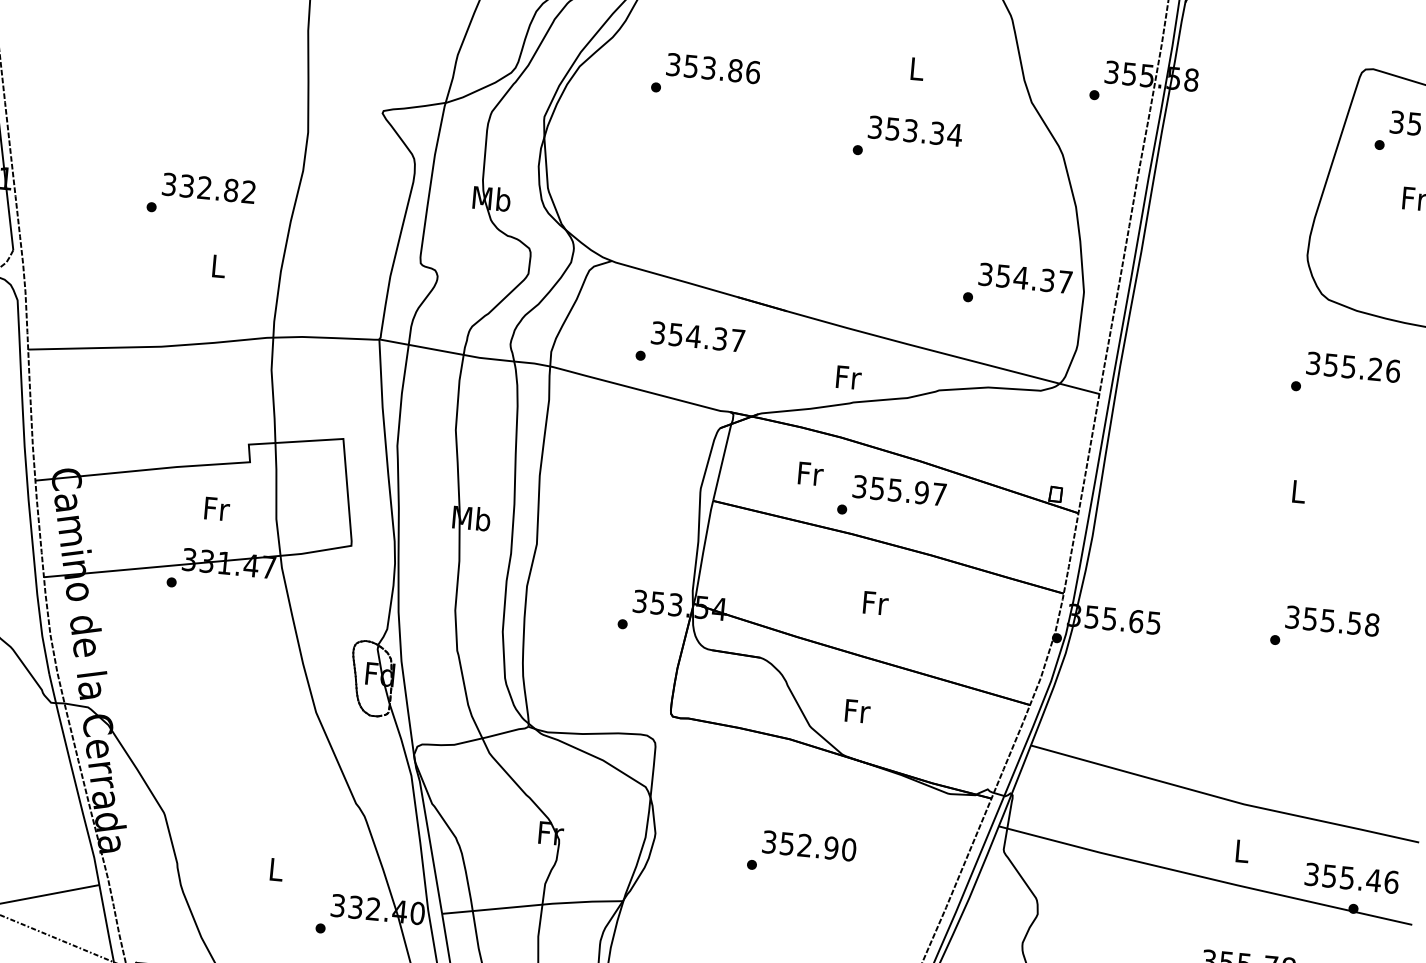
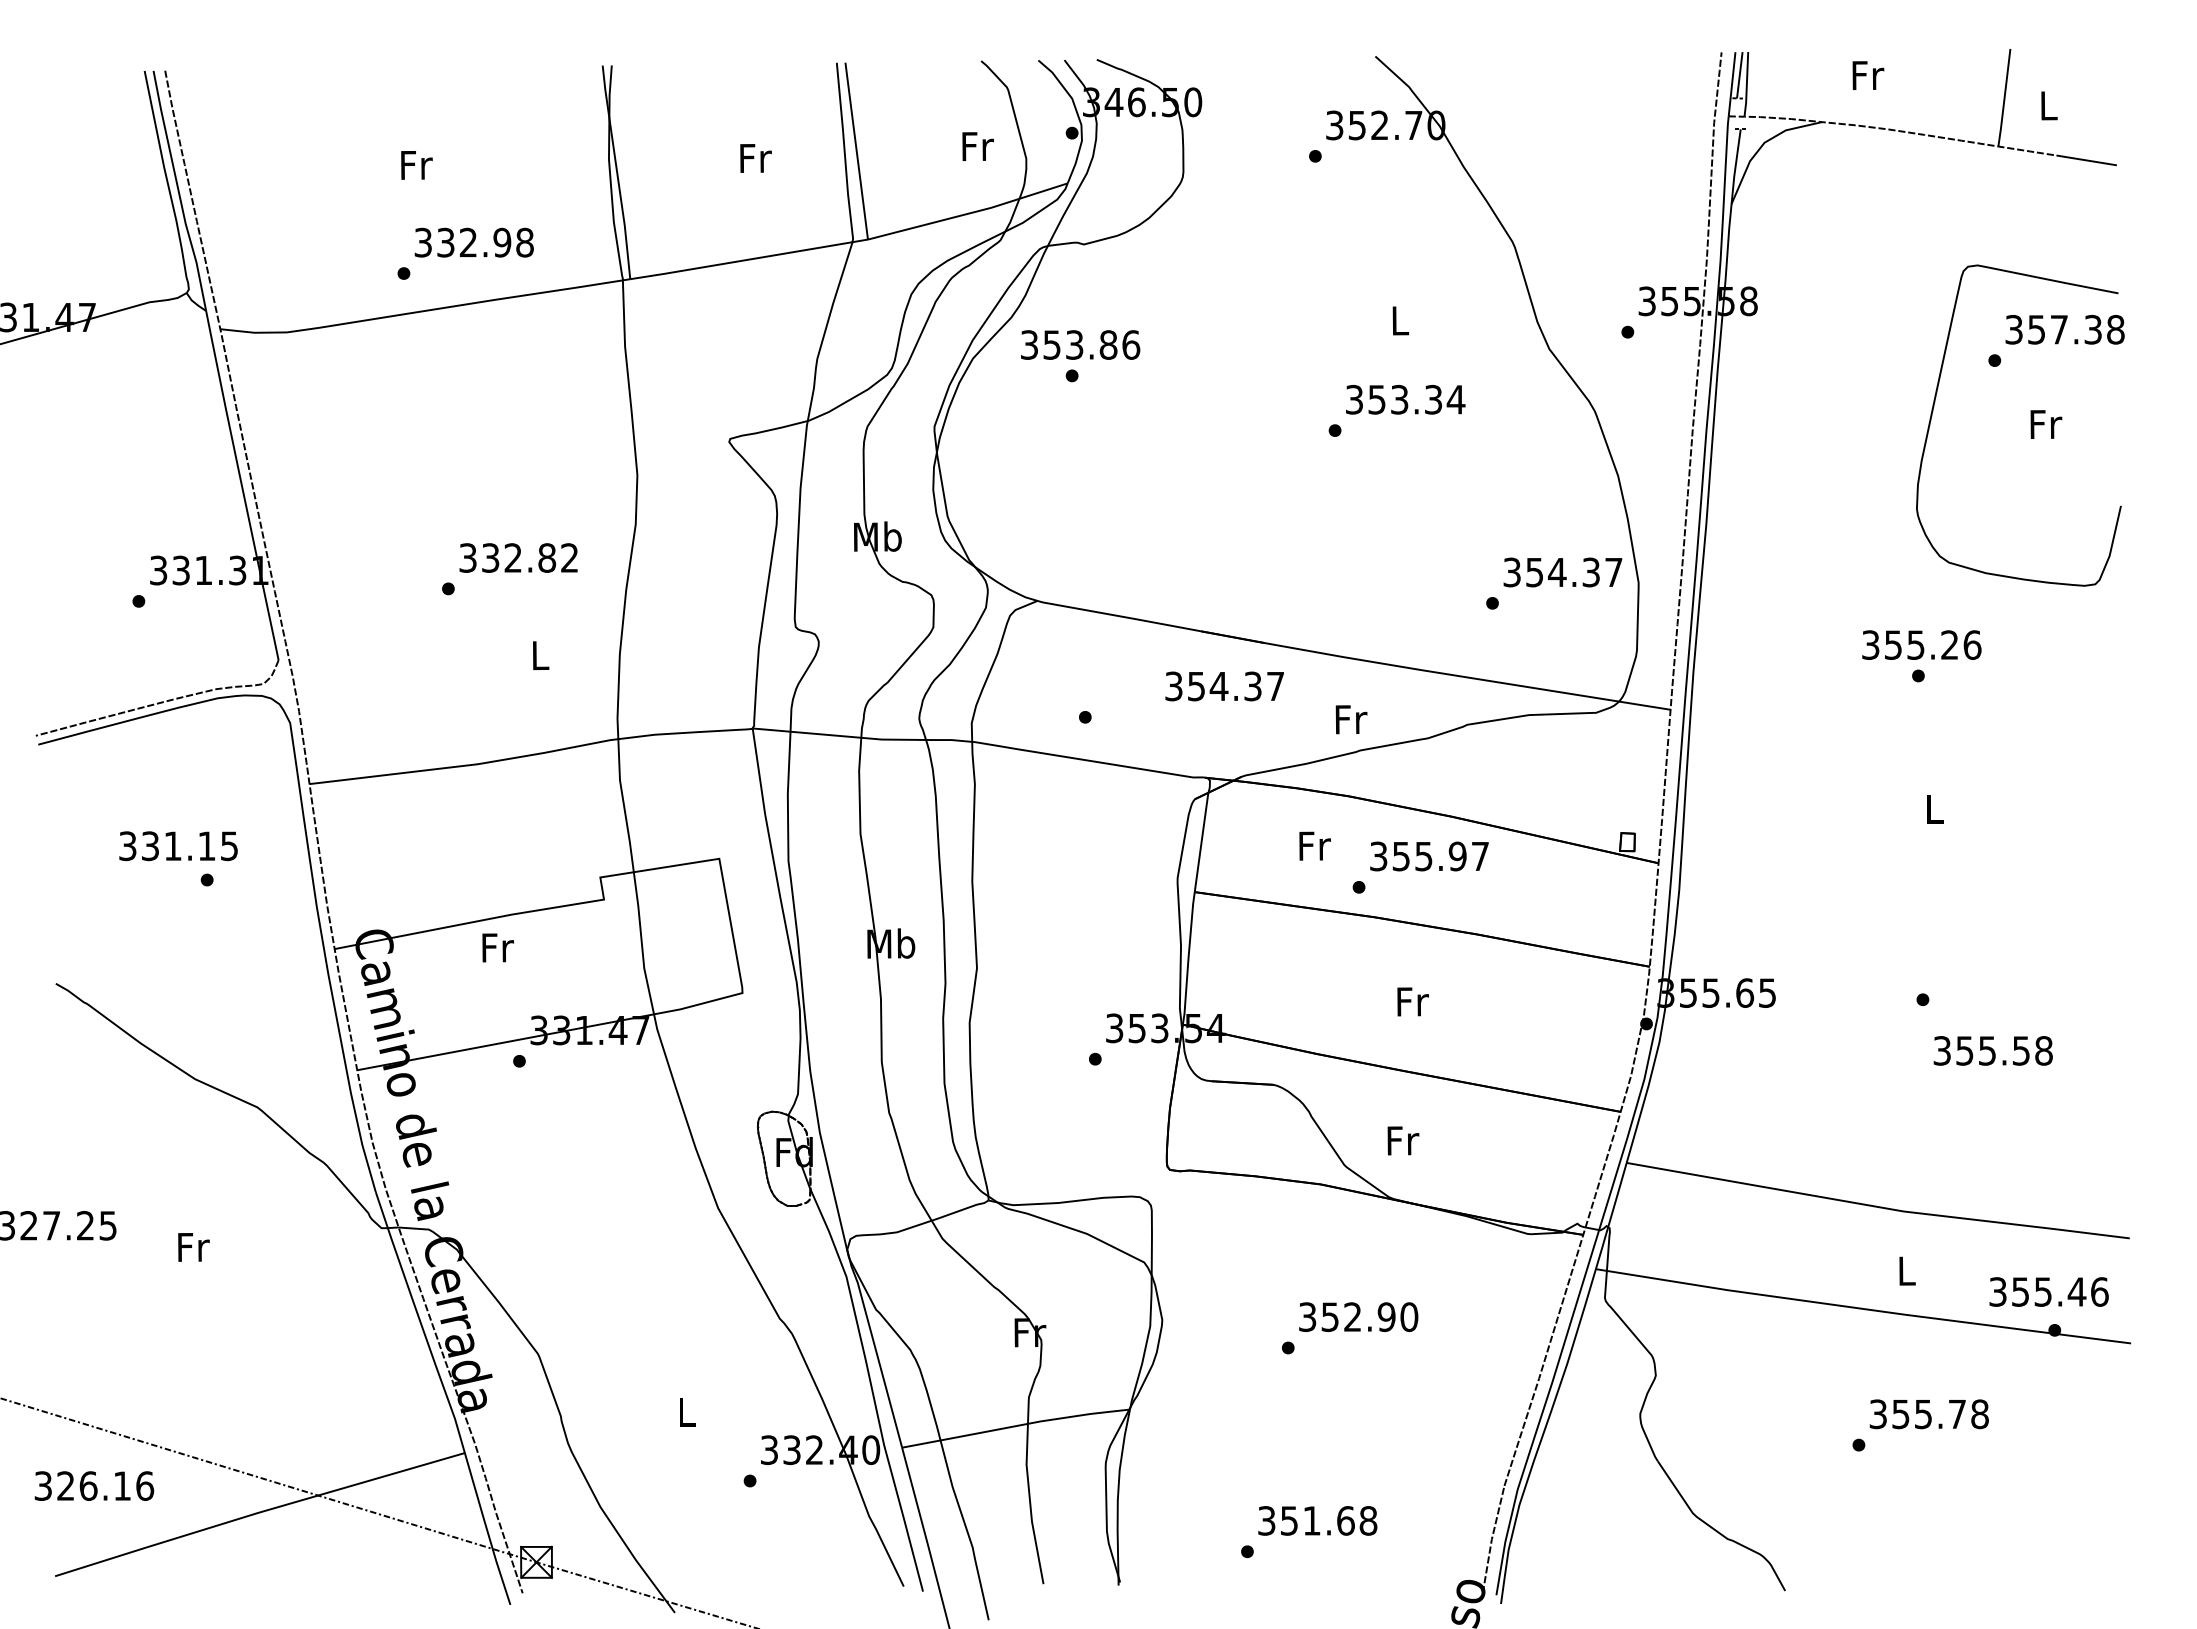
text: (713, 68) -> (1080, 344), moved
text: (697, 336) -> (1224, 686), moved
text: (1353, 366) -> (1921, 644), moved
text: (216, 508) -> (497, 947), moved
text: (1332, 620) -> (1992, 1050), moved

